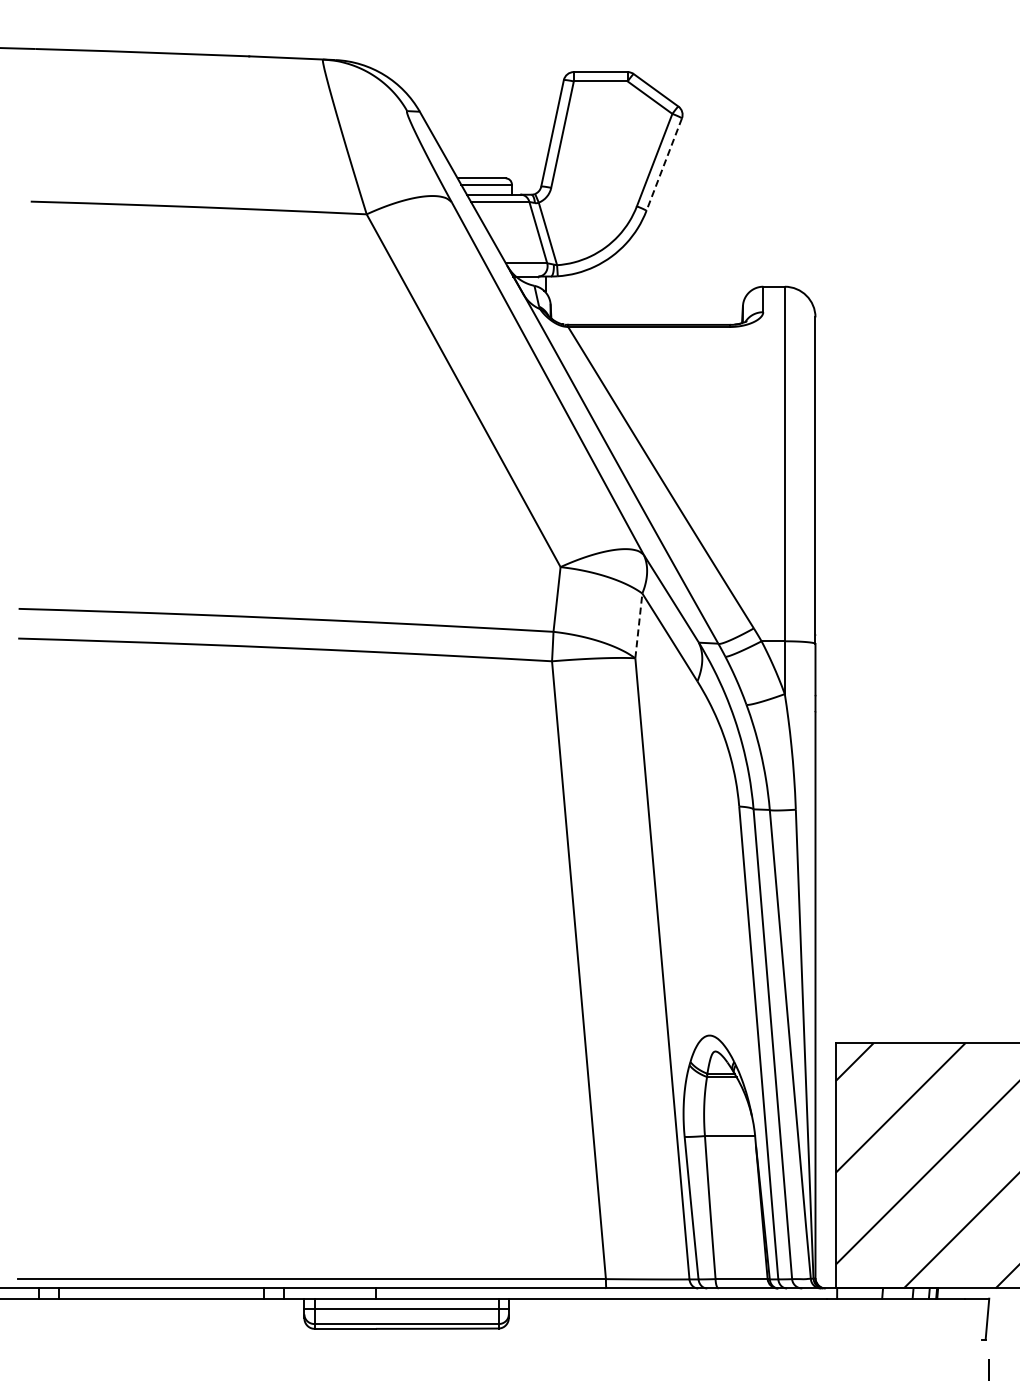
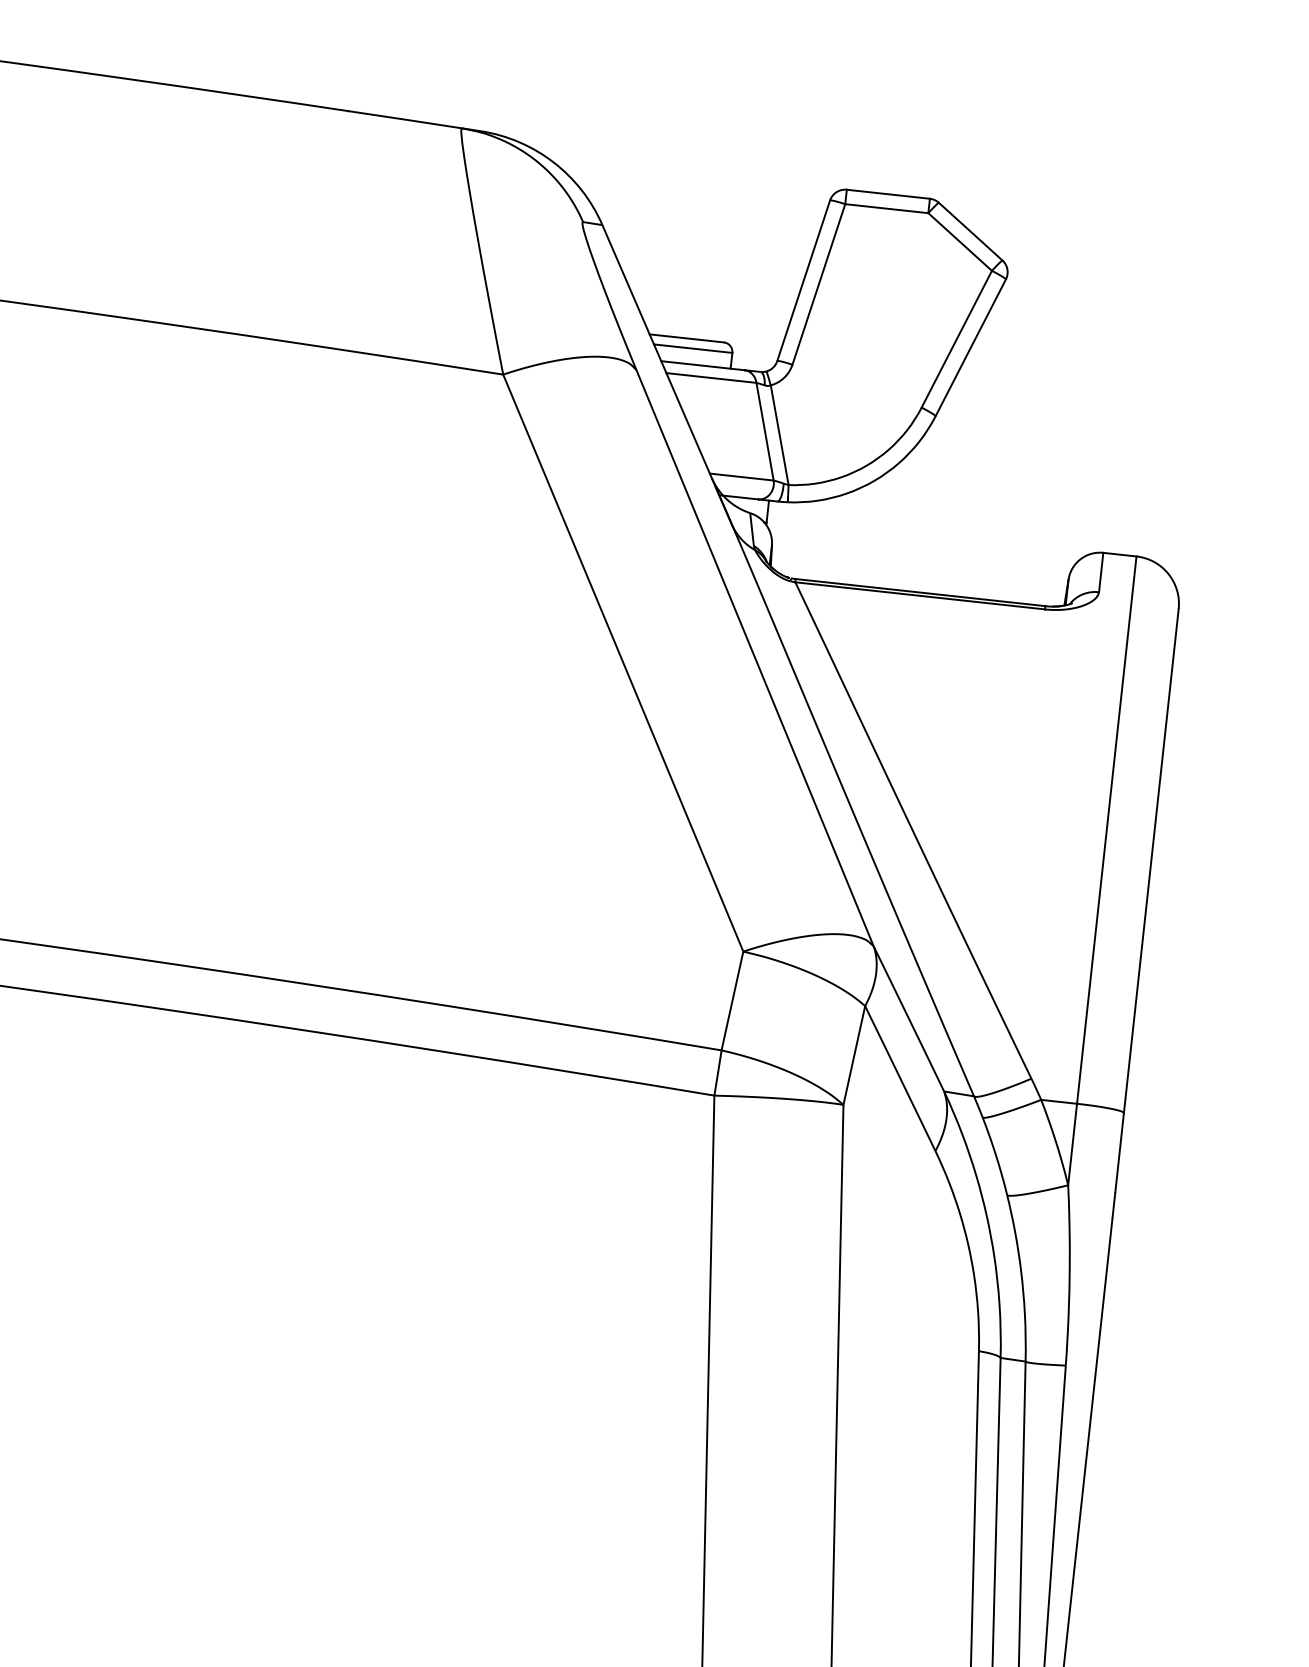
line: (664, 164) -> (971, 347), dashed -> solid
line: (638, 625) -> (853, 1054), dashed -> solid

